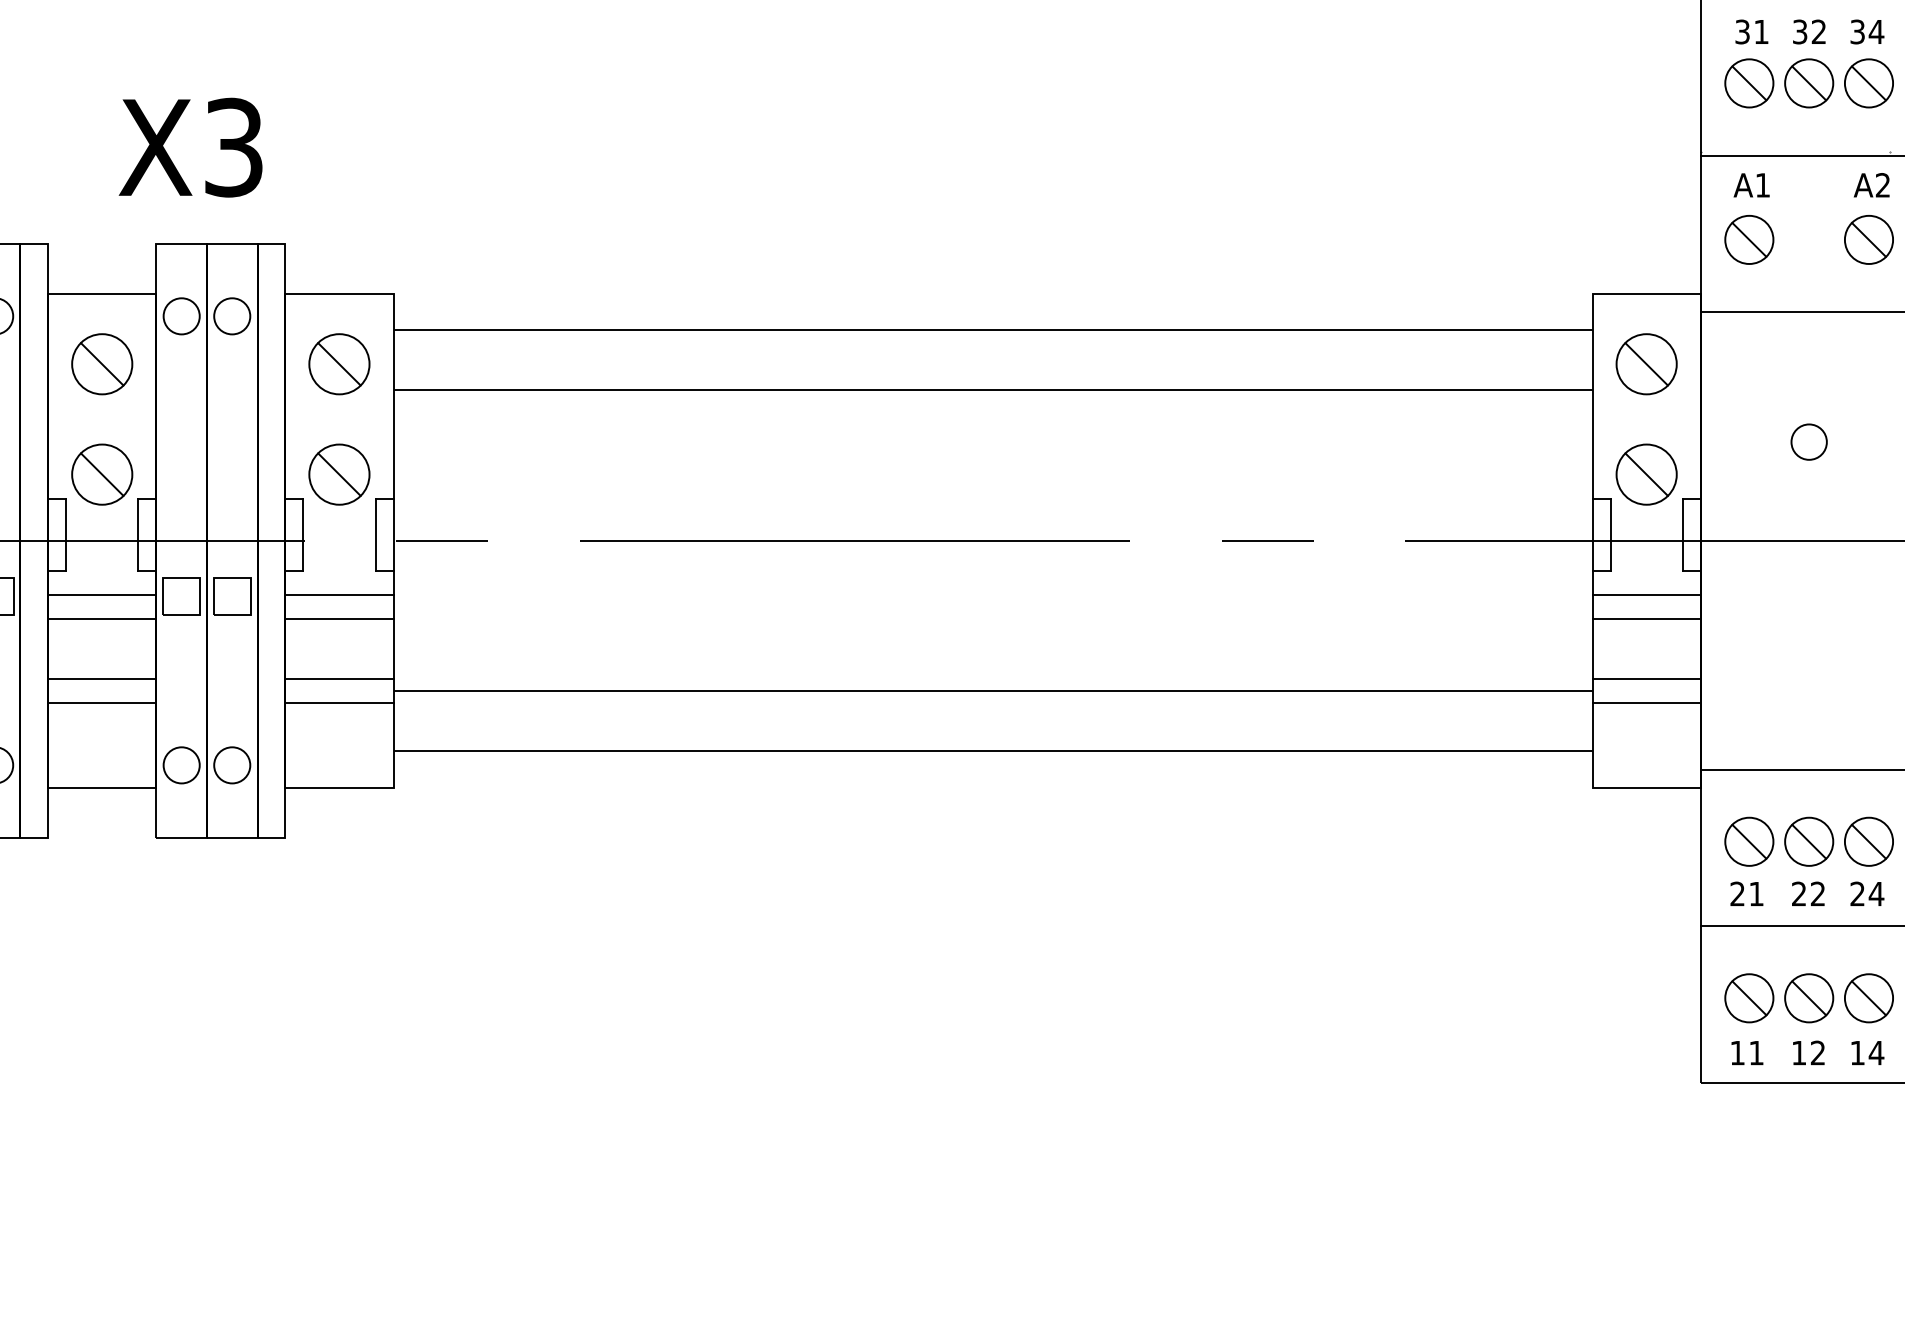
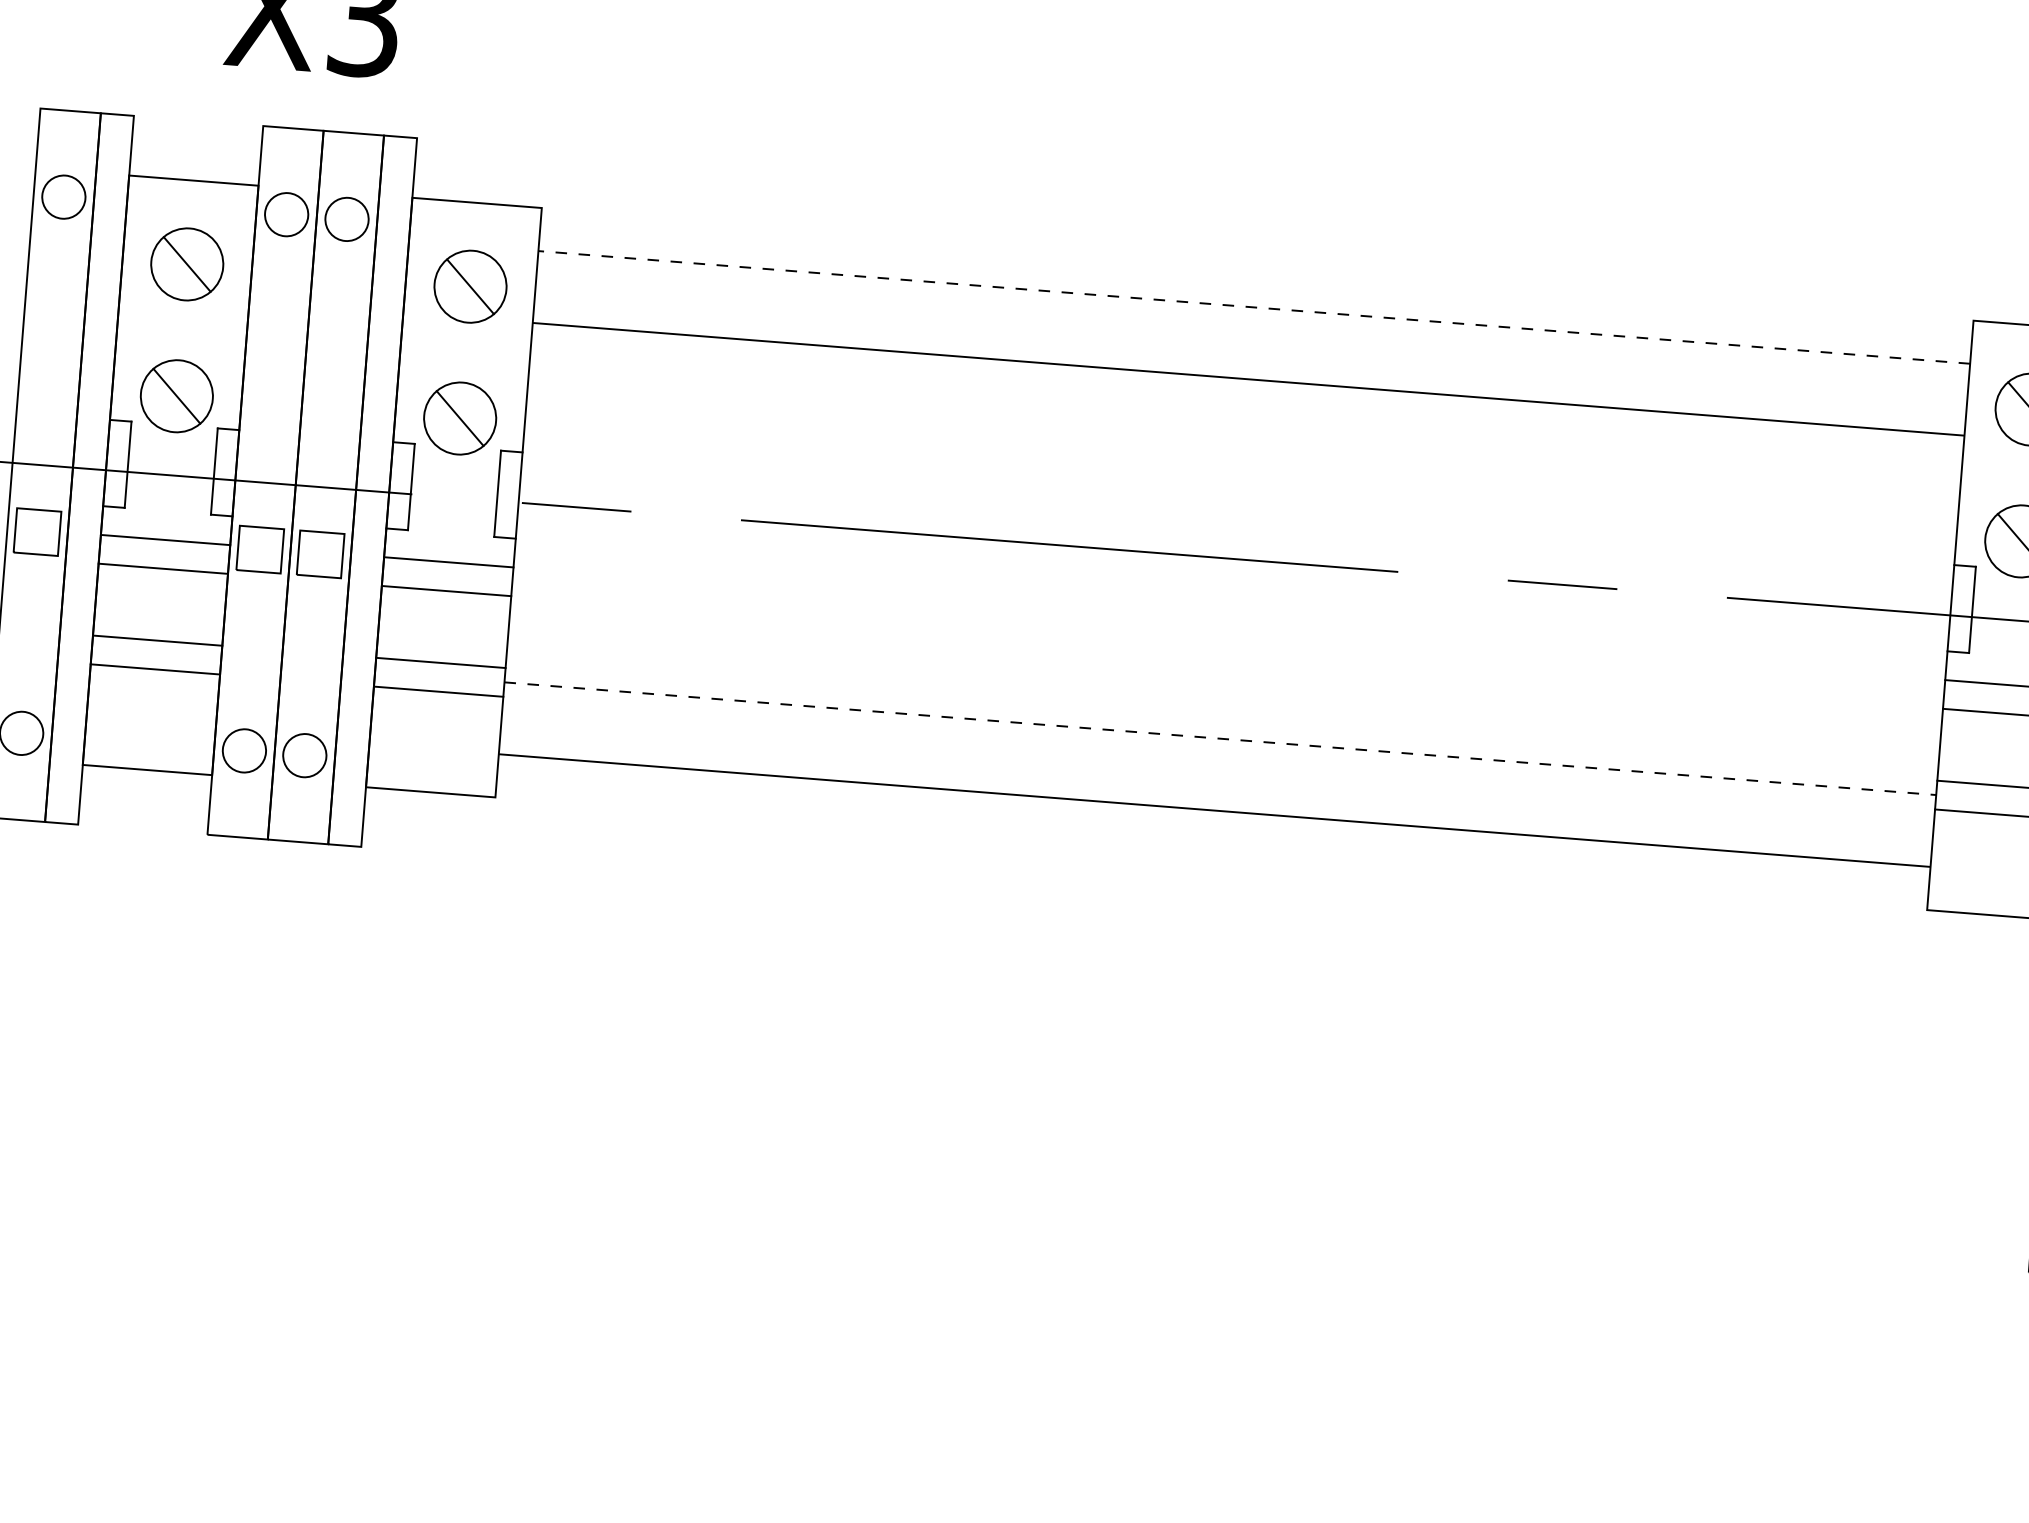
line: (992, 330) -> (1253, 307), solid -> dashed
line: (993, 691) -> (1220, 738), solid -> dashed

